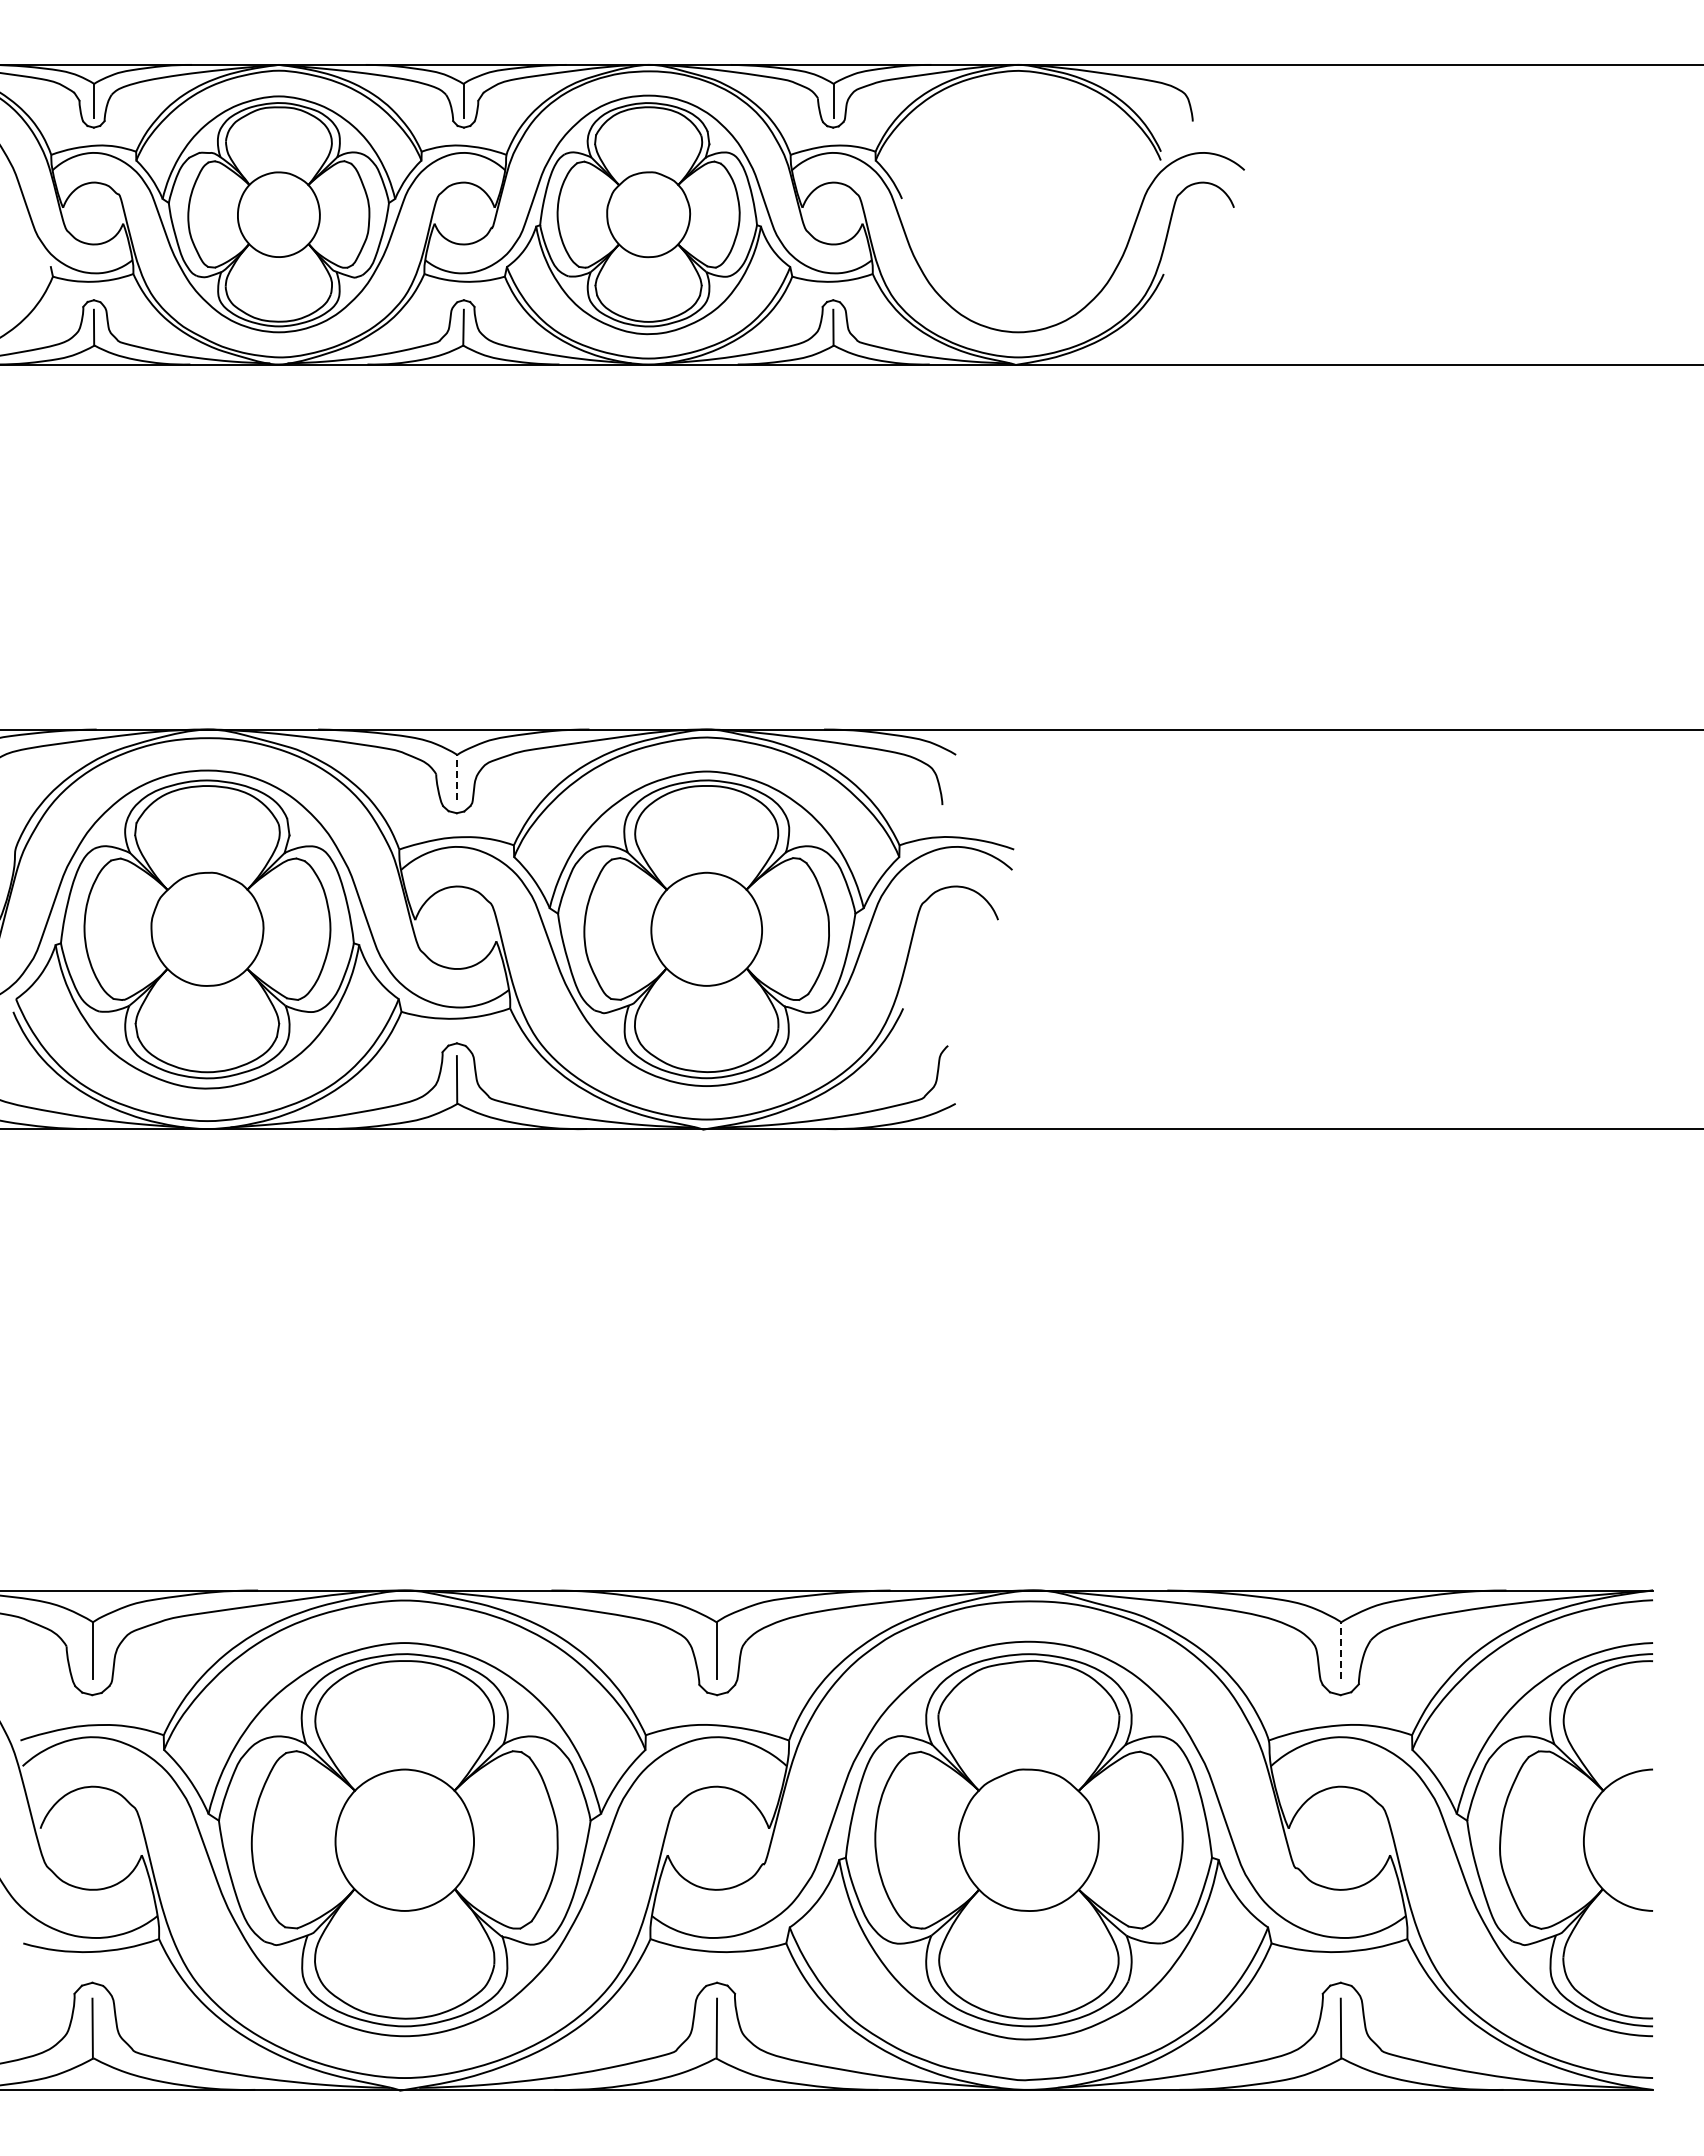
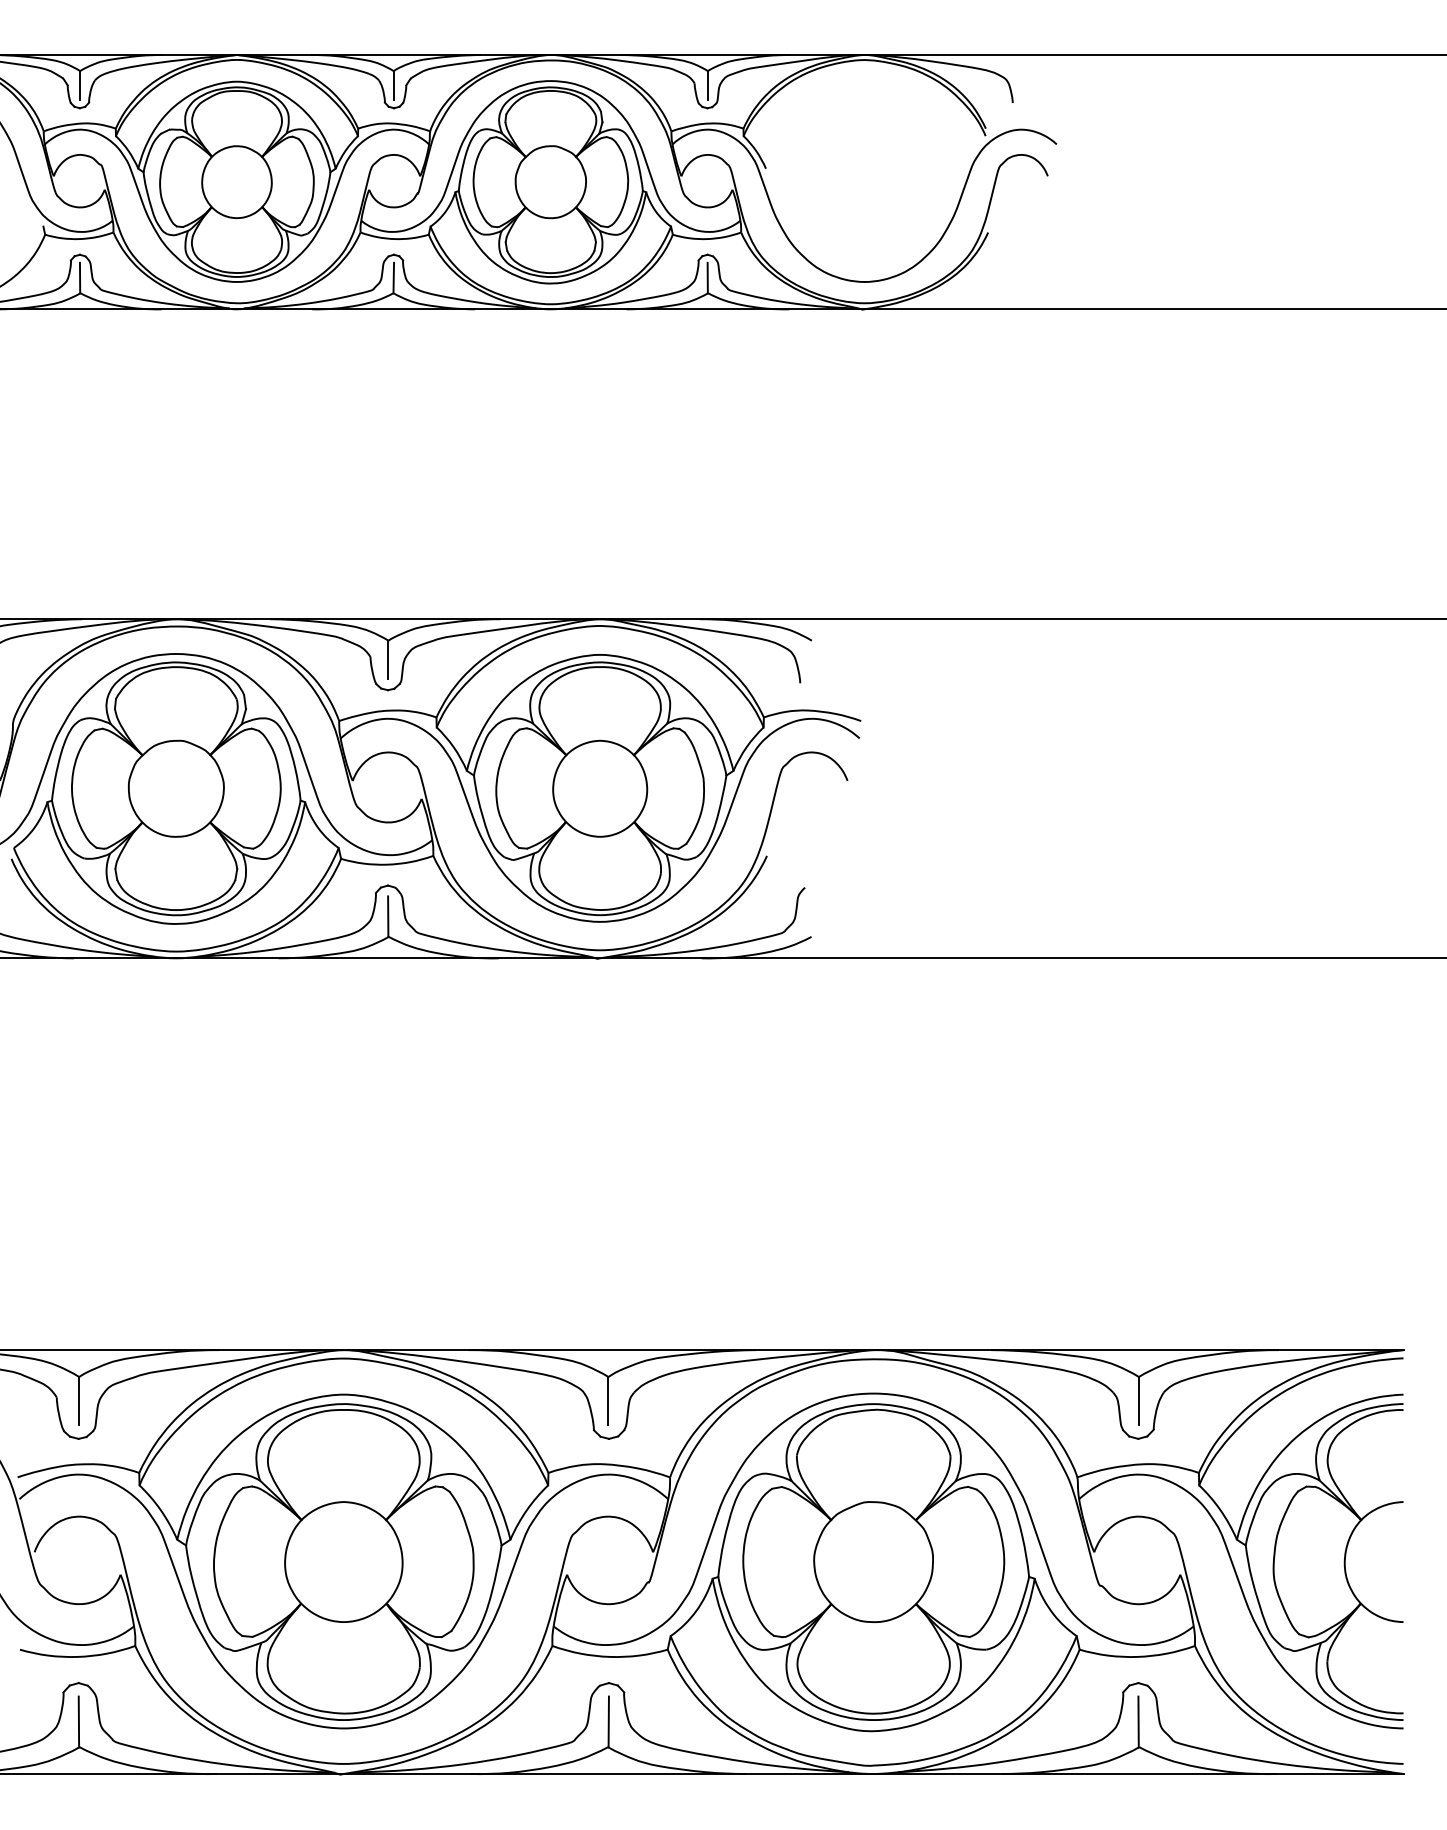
line: (457, 777) -> (388, 659), dashed -> solid
line: (1341, 1650) -> (1139, 1400), dashed -> solid

